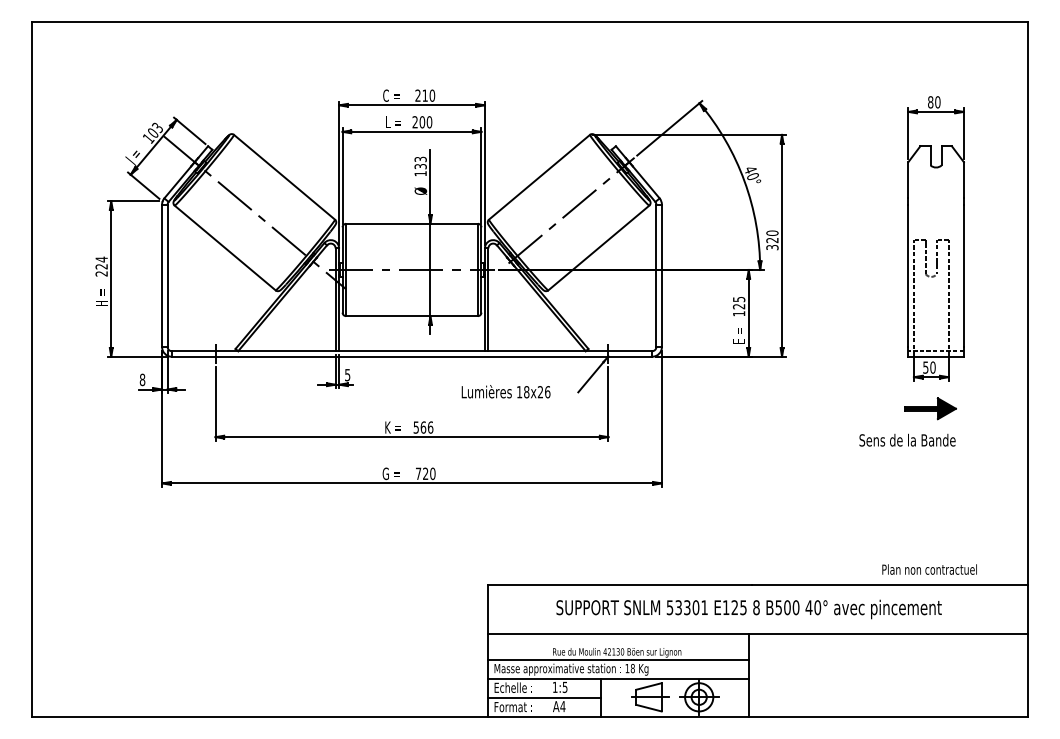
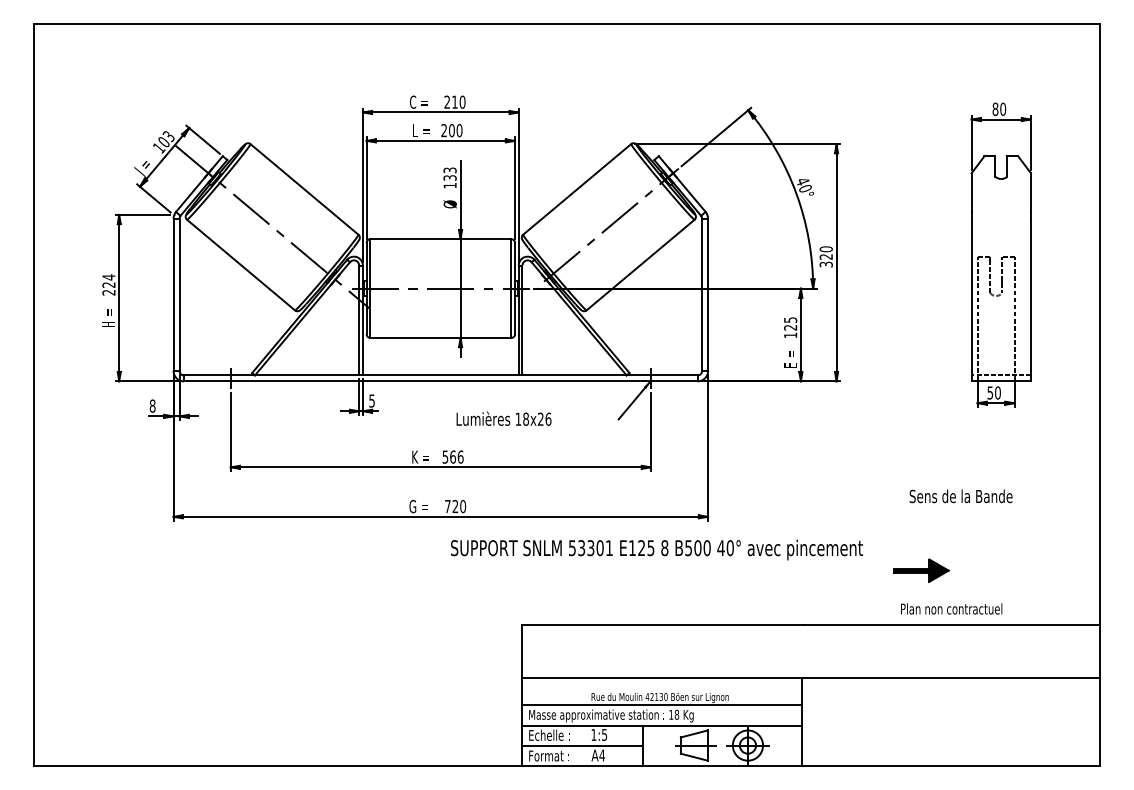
text: (505, 391) -> (503, 418), moved
part: (930, 408) -> (921, 570), moved
text: (907, 439) -> (961, 495), moved
text: (929, 569) -> (951, 608), moved
text: (748, 609) -> (656, 550), moved

